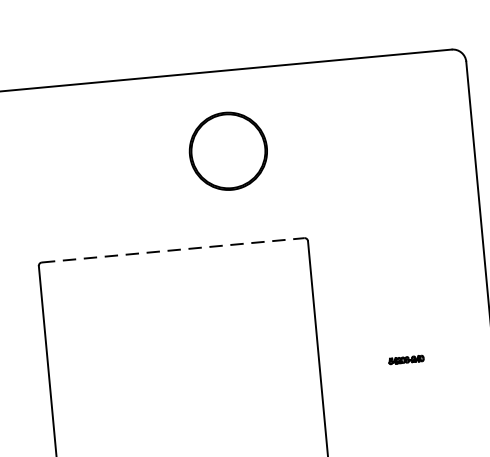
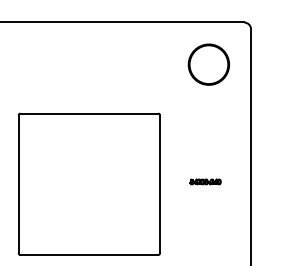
circle: (227, 151) -> (208, 64), moved
line: (173, 250) -> (89, 113), dashed -> solid
part: (406, 359) -> (205, 181), size x1.67

